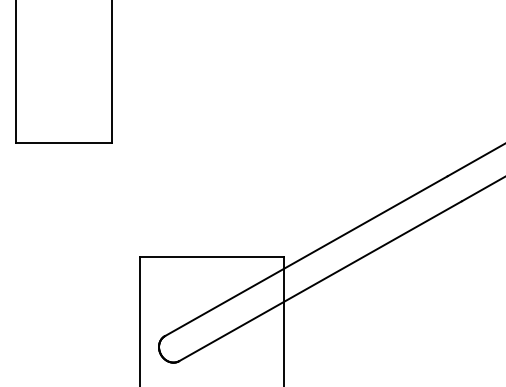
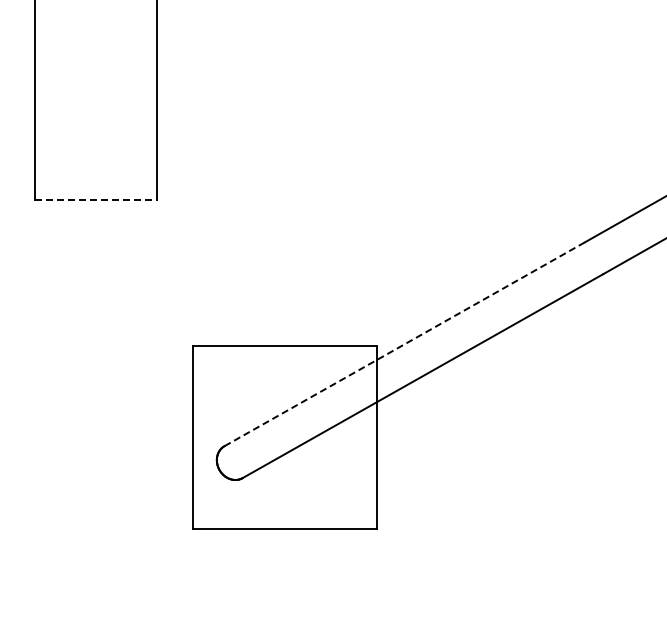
line: (64, 143) -> (96, 200), solid -> dashed
line: (306, 255) -> (405, 343), solid -> dashed

